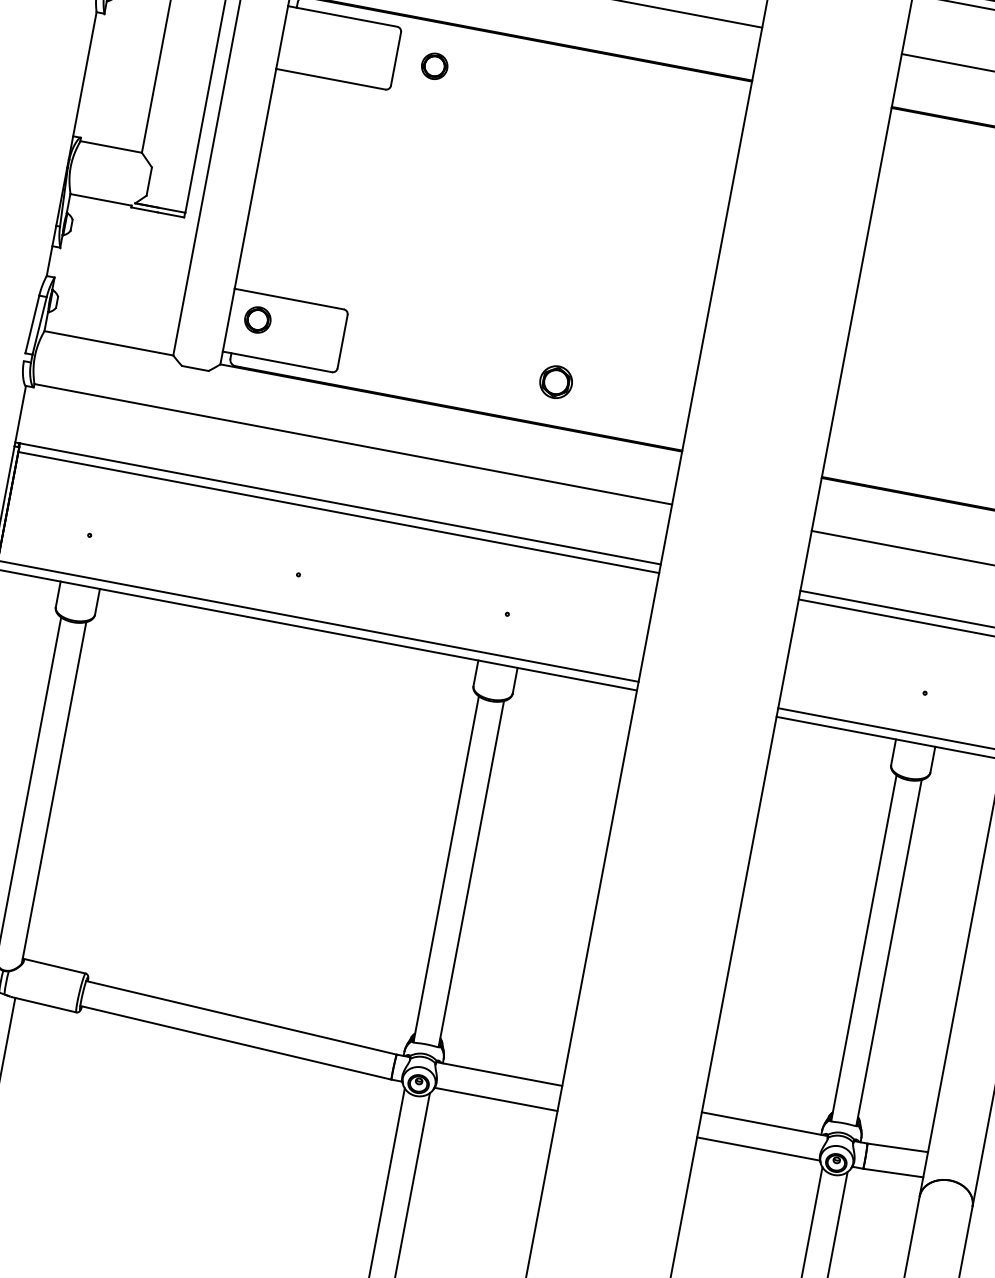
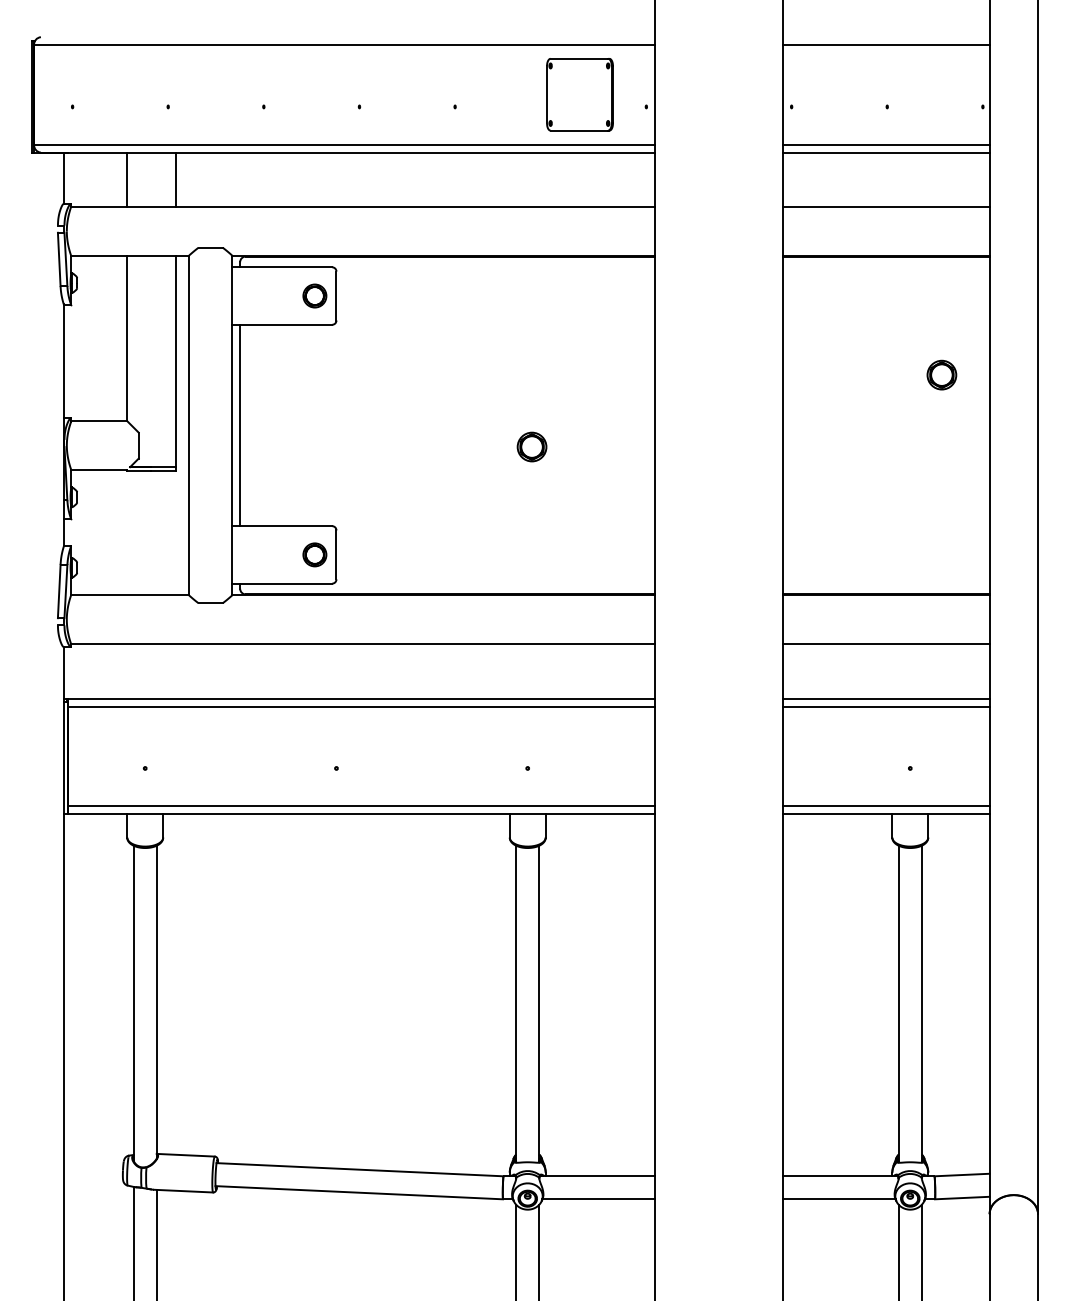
part: (434, 65) -> (314, 295), moved
line: (264, 180) -> (240, 425), added
part: (257, 319) -> (314, 554), moved
part: (555, 381) -> (531, 446), moved

